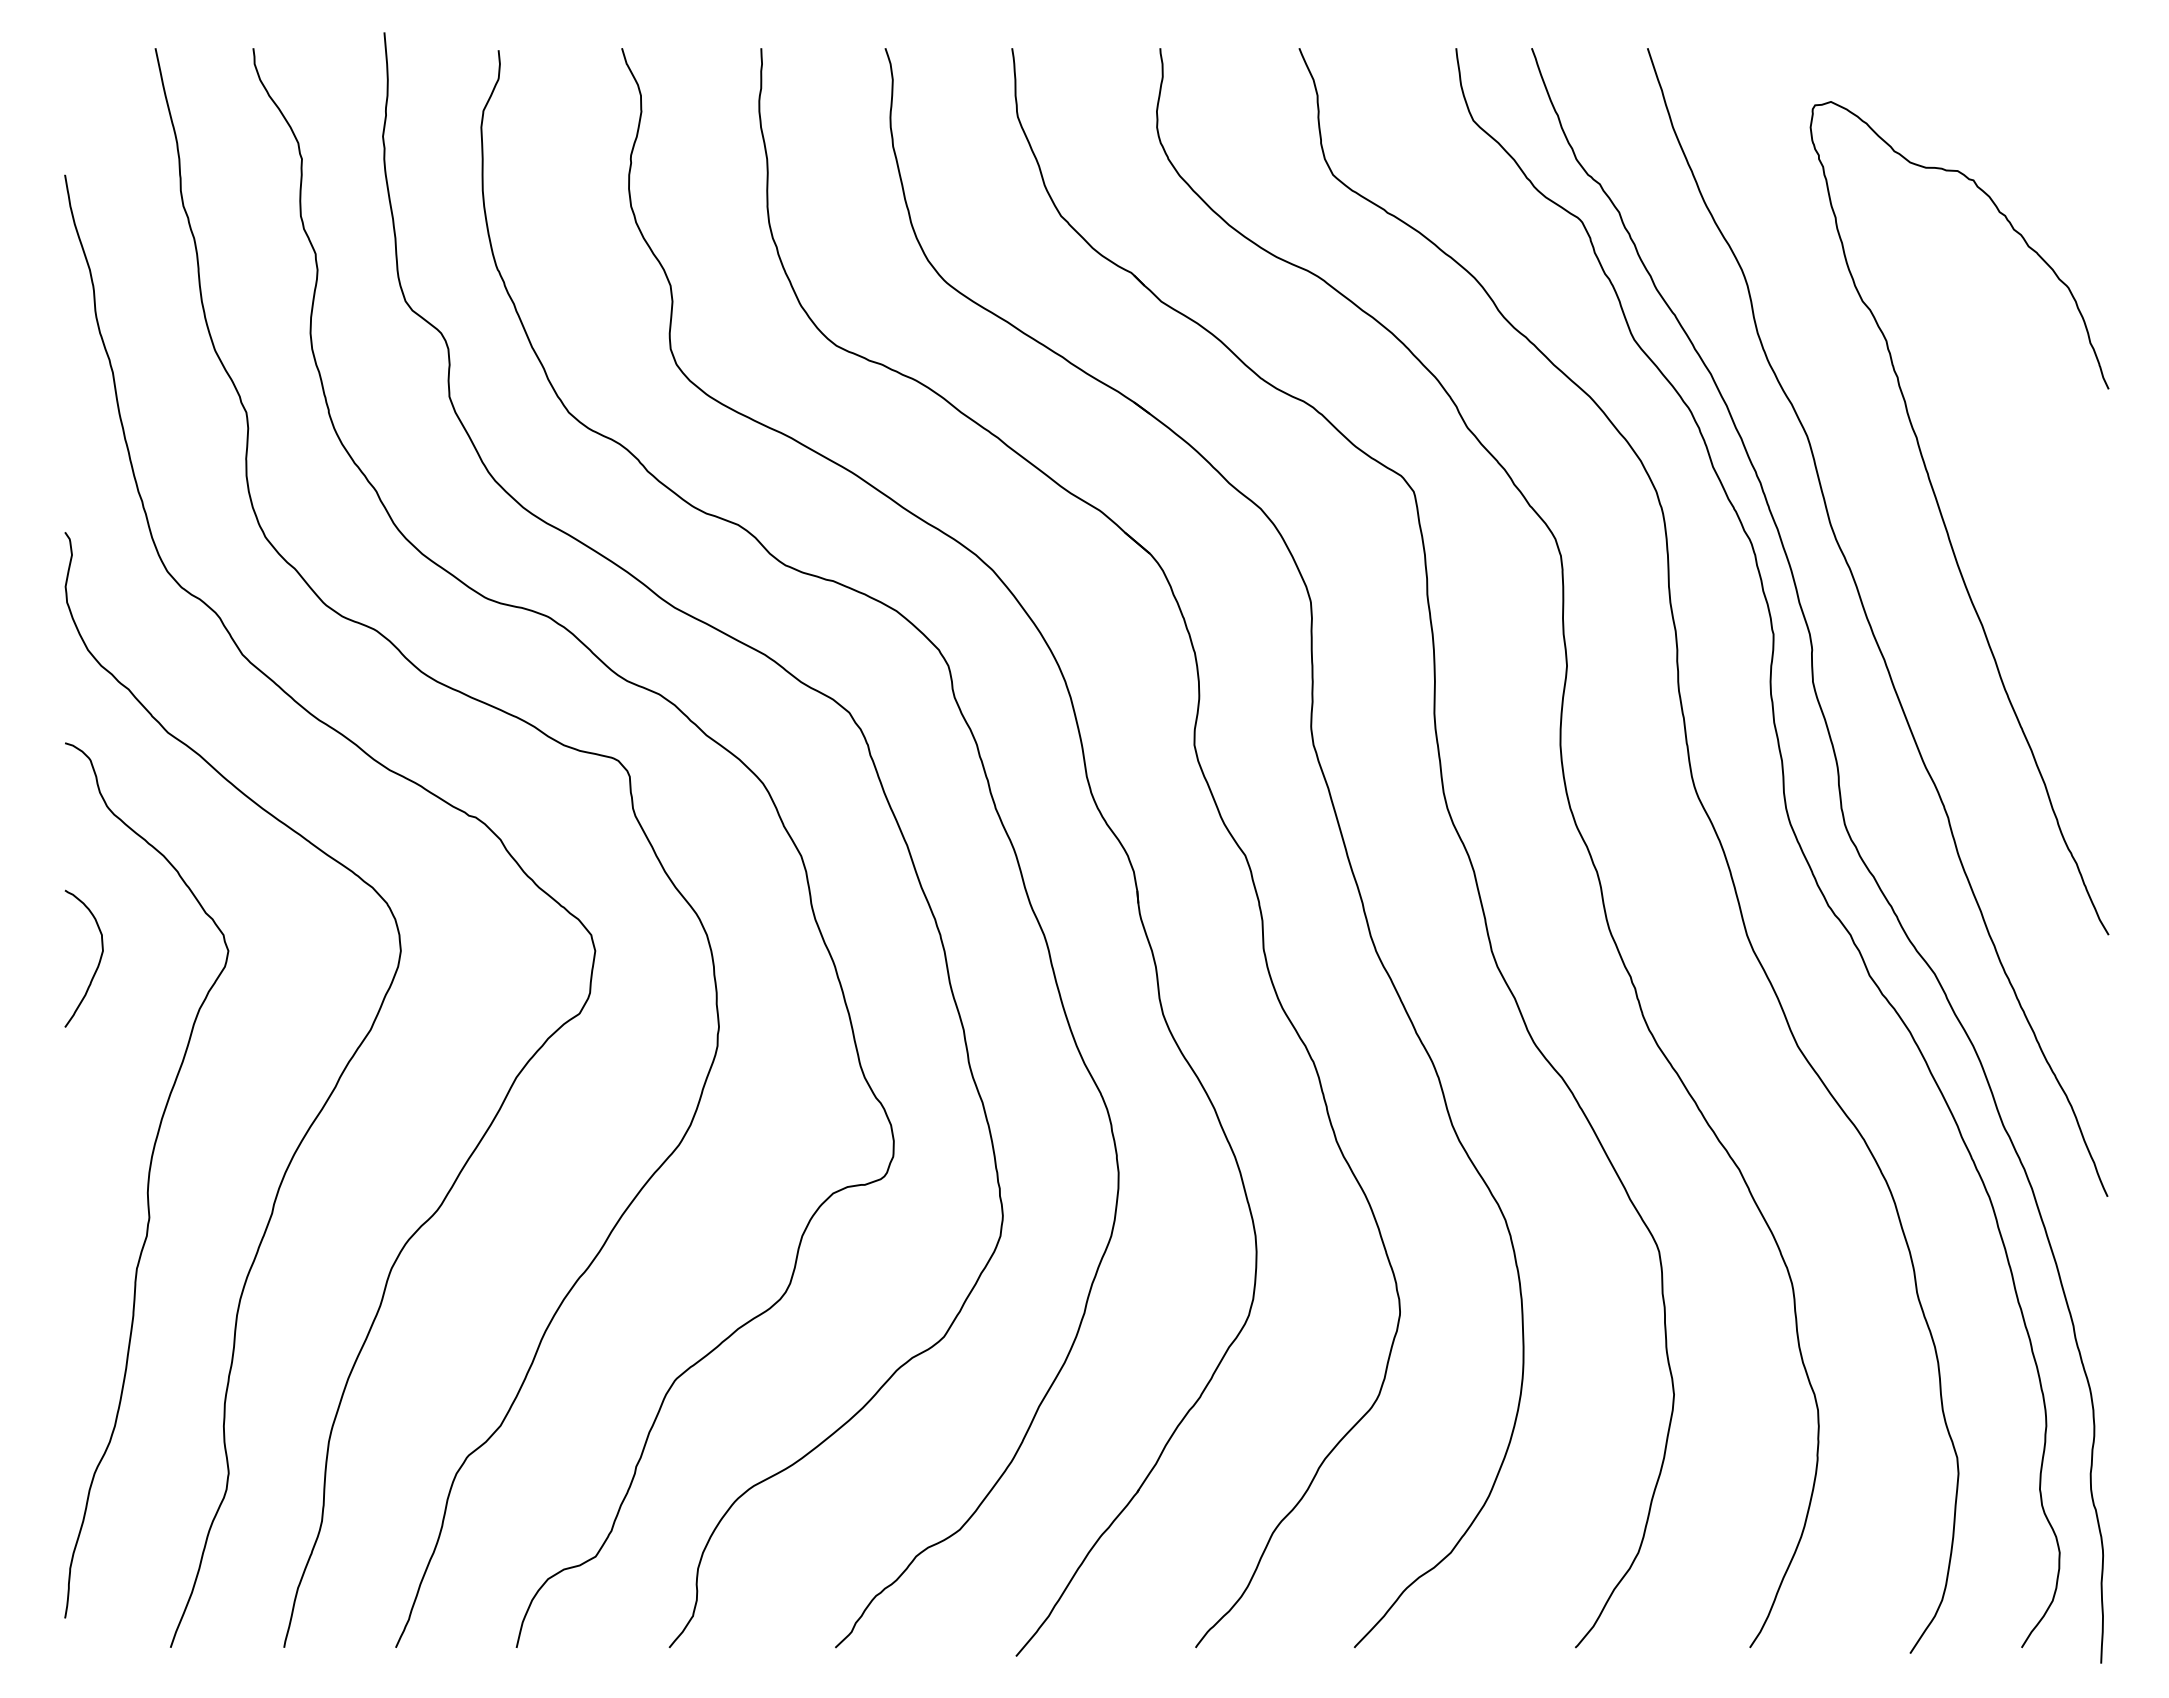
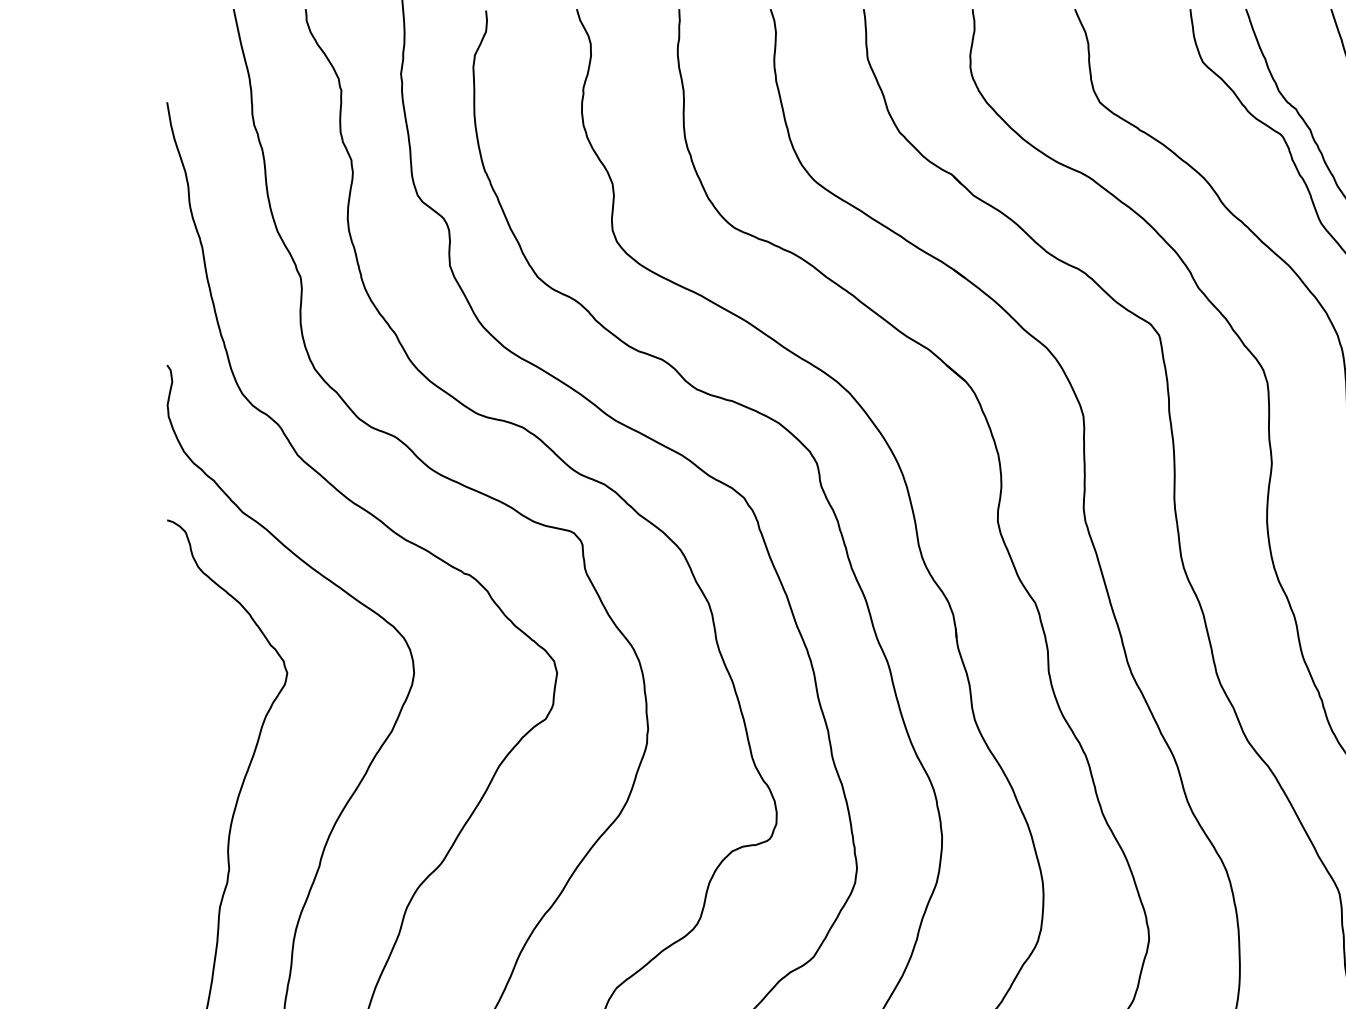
curve: (98, 962) -> (191, 681), removed

